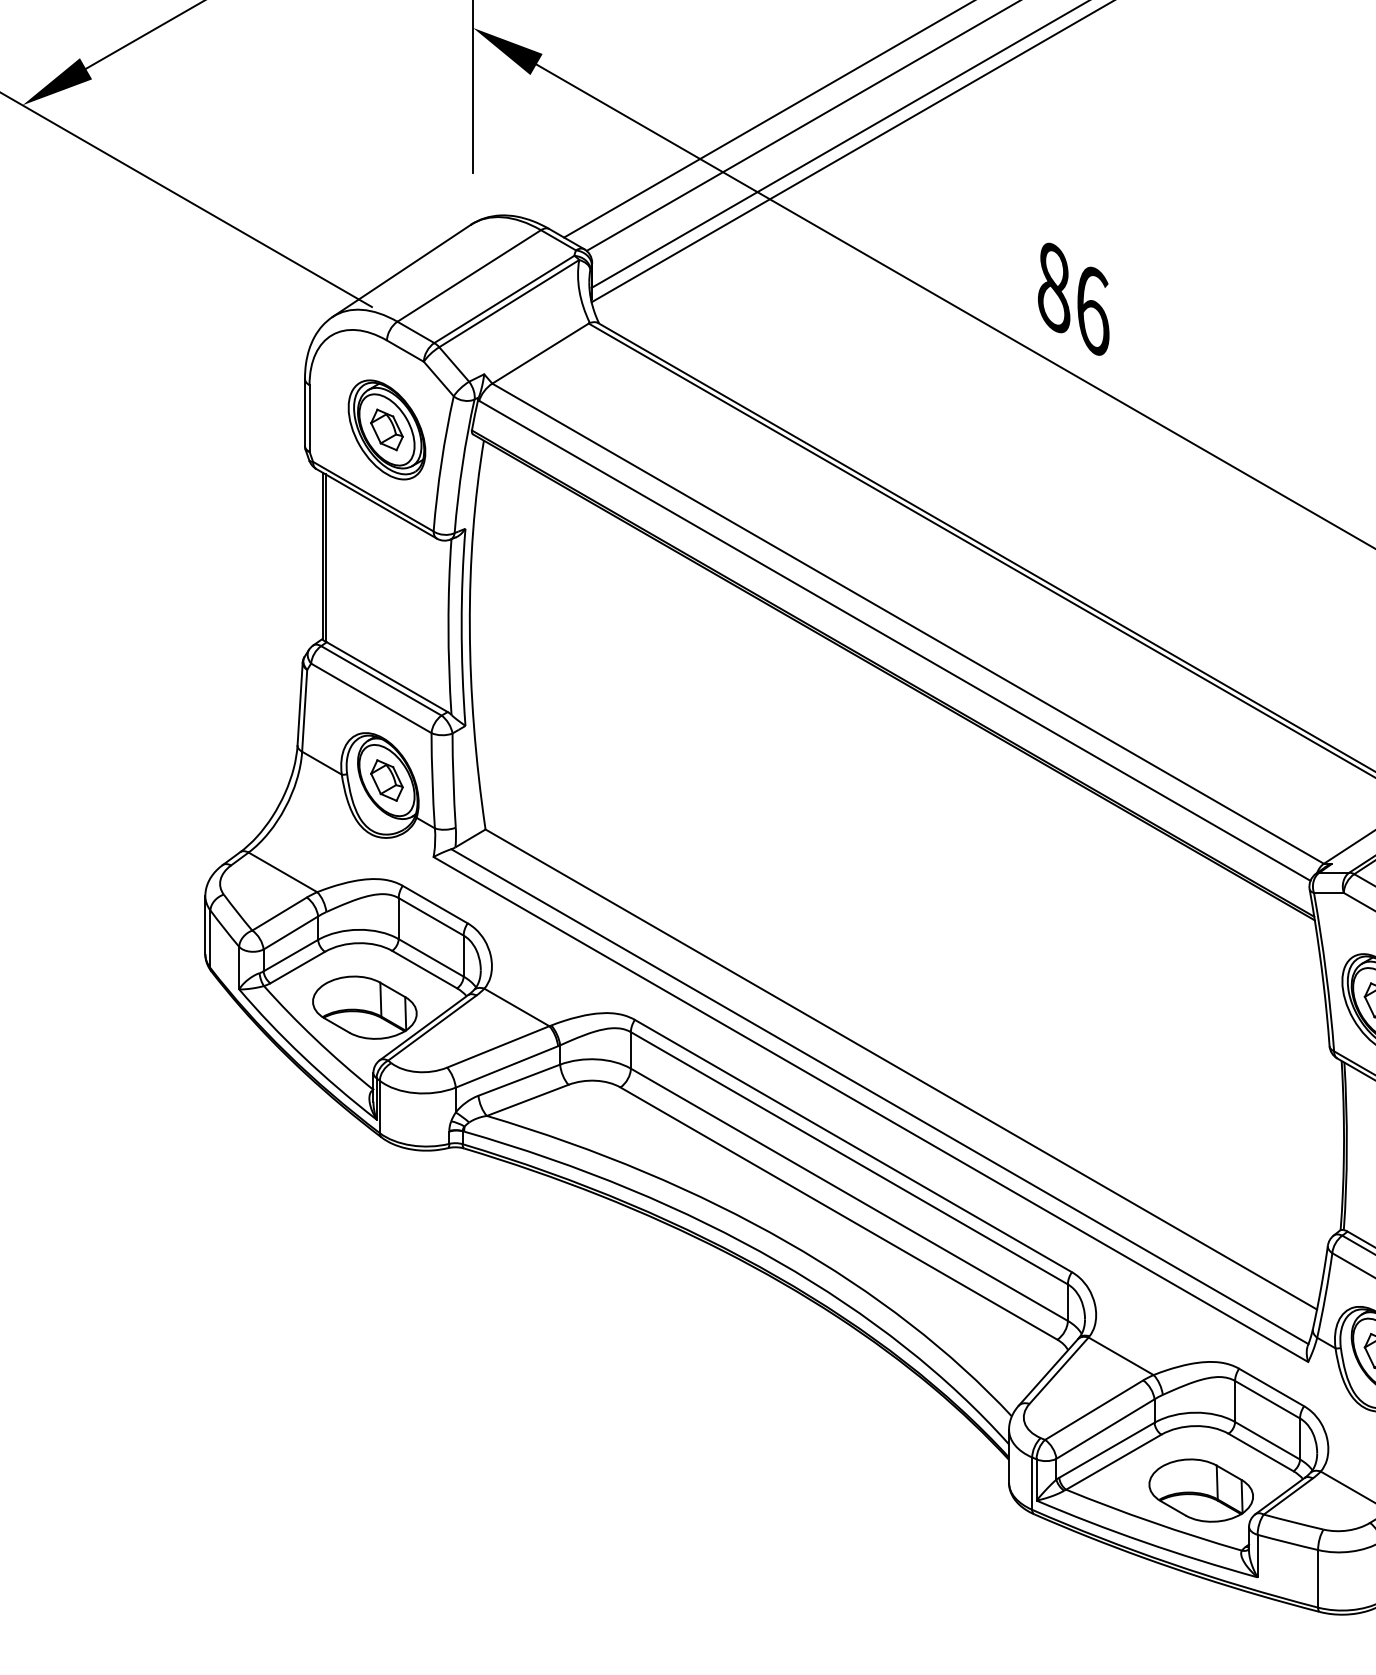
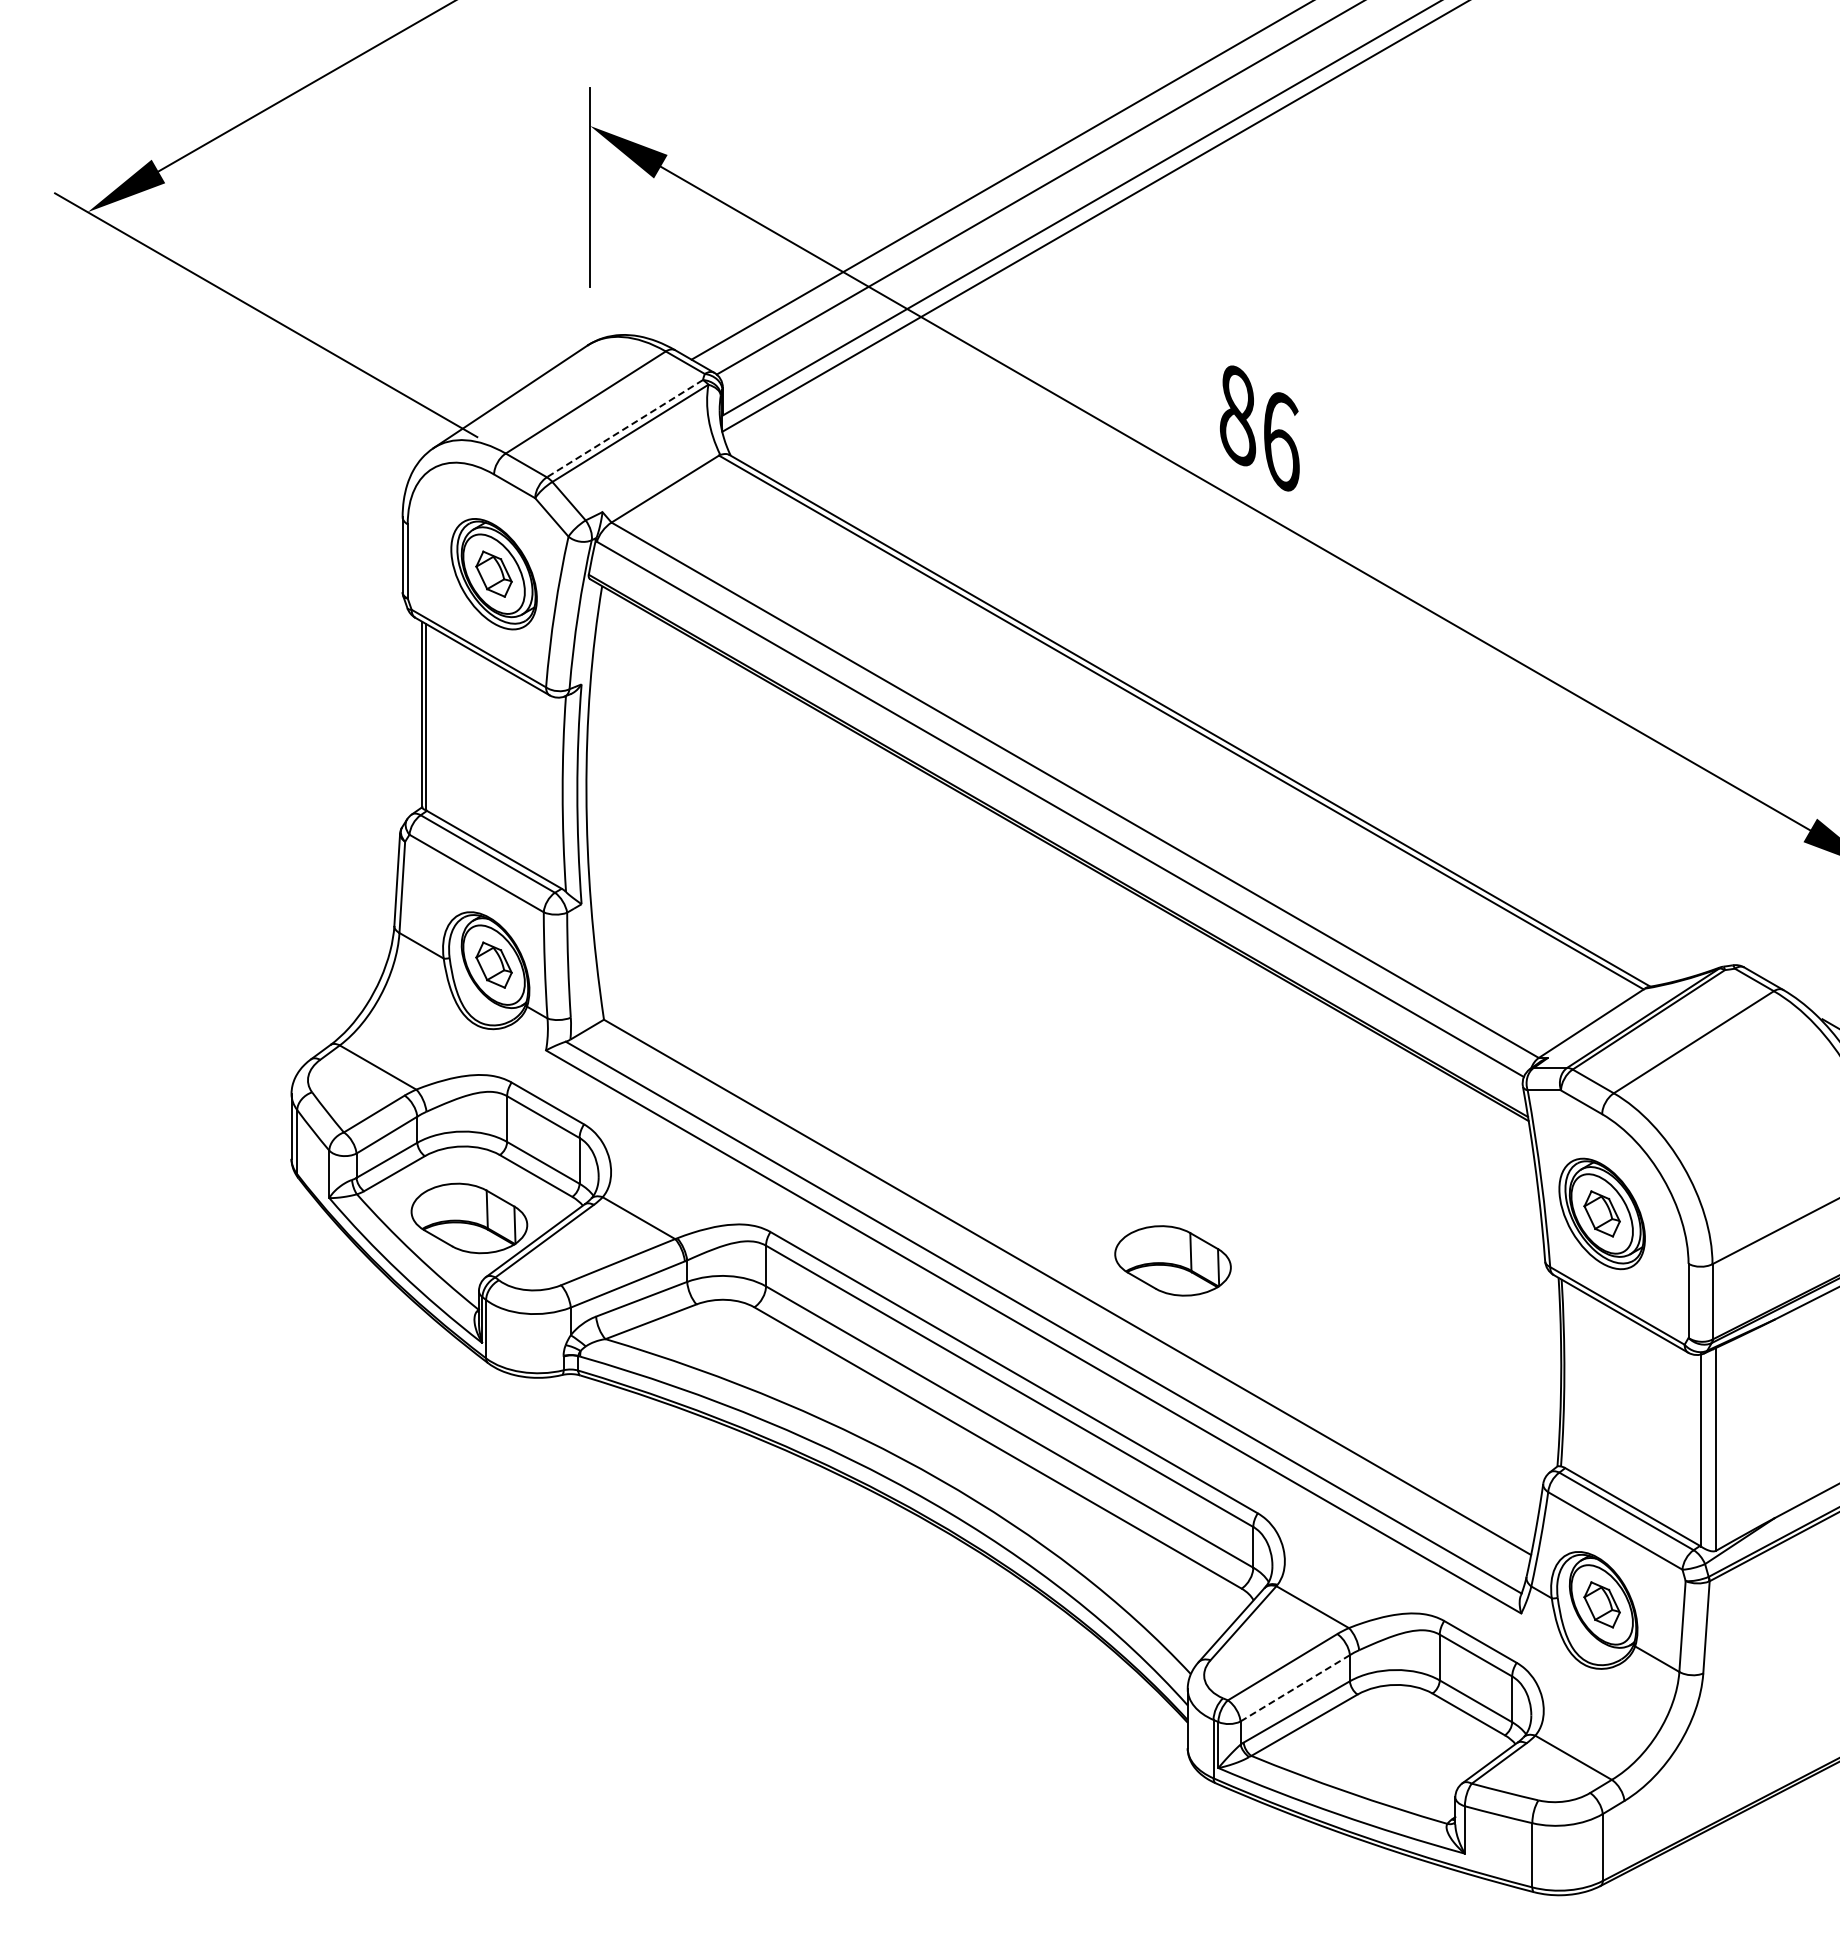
line: (503, 299) -> (624, 428), solid -> dashed
line: (1105, 1429) -> (1295, 1688), solid -> dashed
part: (1200, 1490) -> (1172, 1260), moved

